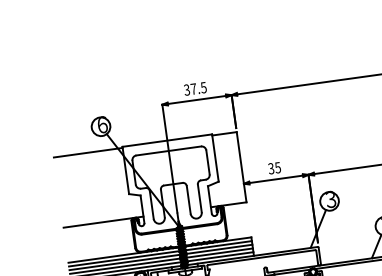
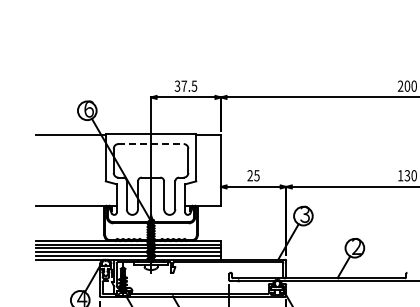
line: (169, 151) -> (151, 144), solid -> dashed
text: (270, 168) -> (249, 175), 35 -> 25

